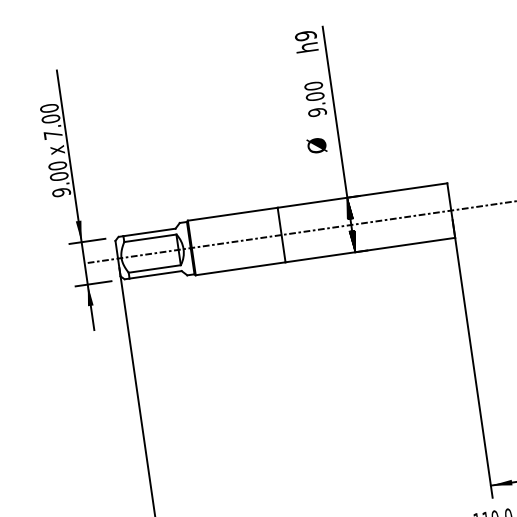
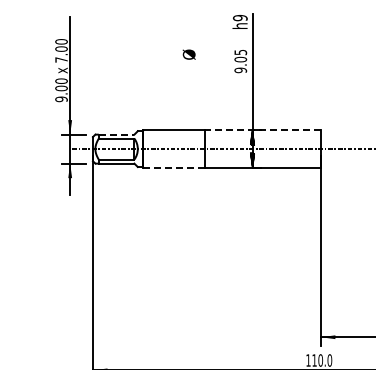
text: (313, 86) -> (240, 52), 9.00 -> 9.05
text: (315, 145) -> (188, 54), moved
line: (361, 195) -> (262, 130), solid -> dashed
line: (149, 232) -> (116, 134), solid -> dashed
line: (241, 268) -> (174, 167), solid -> dashed

